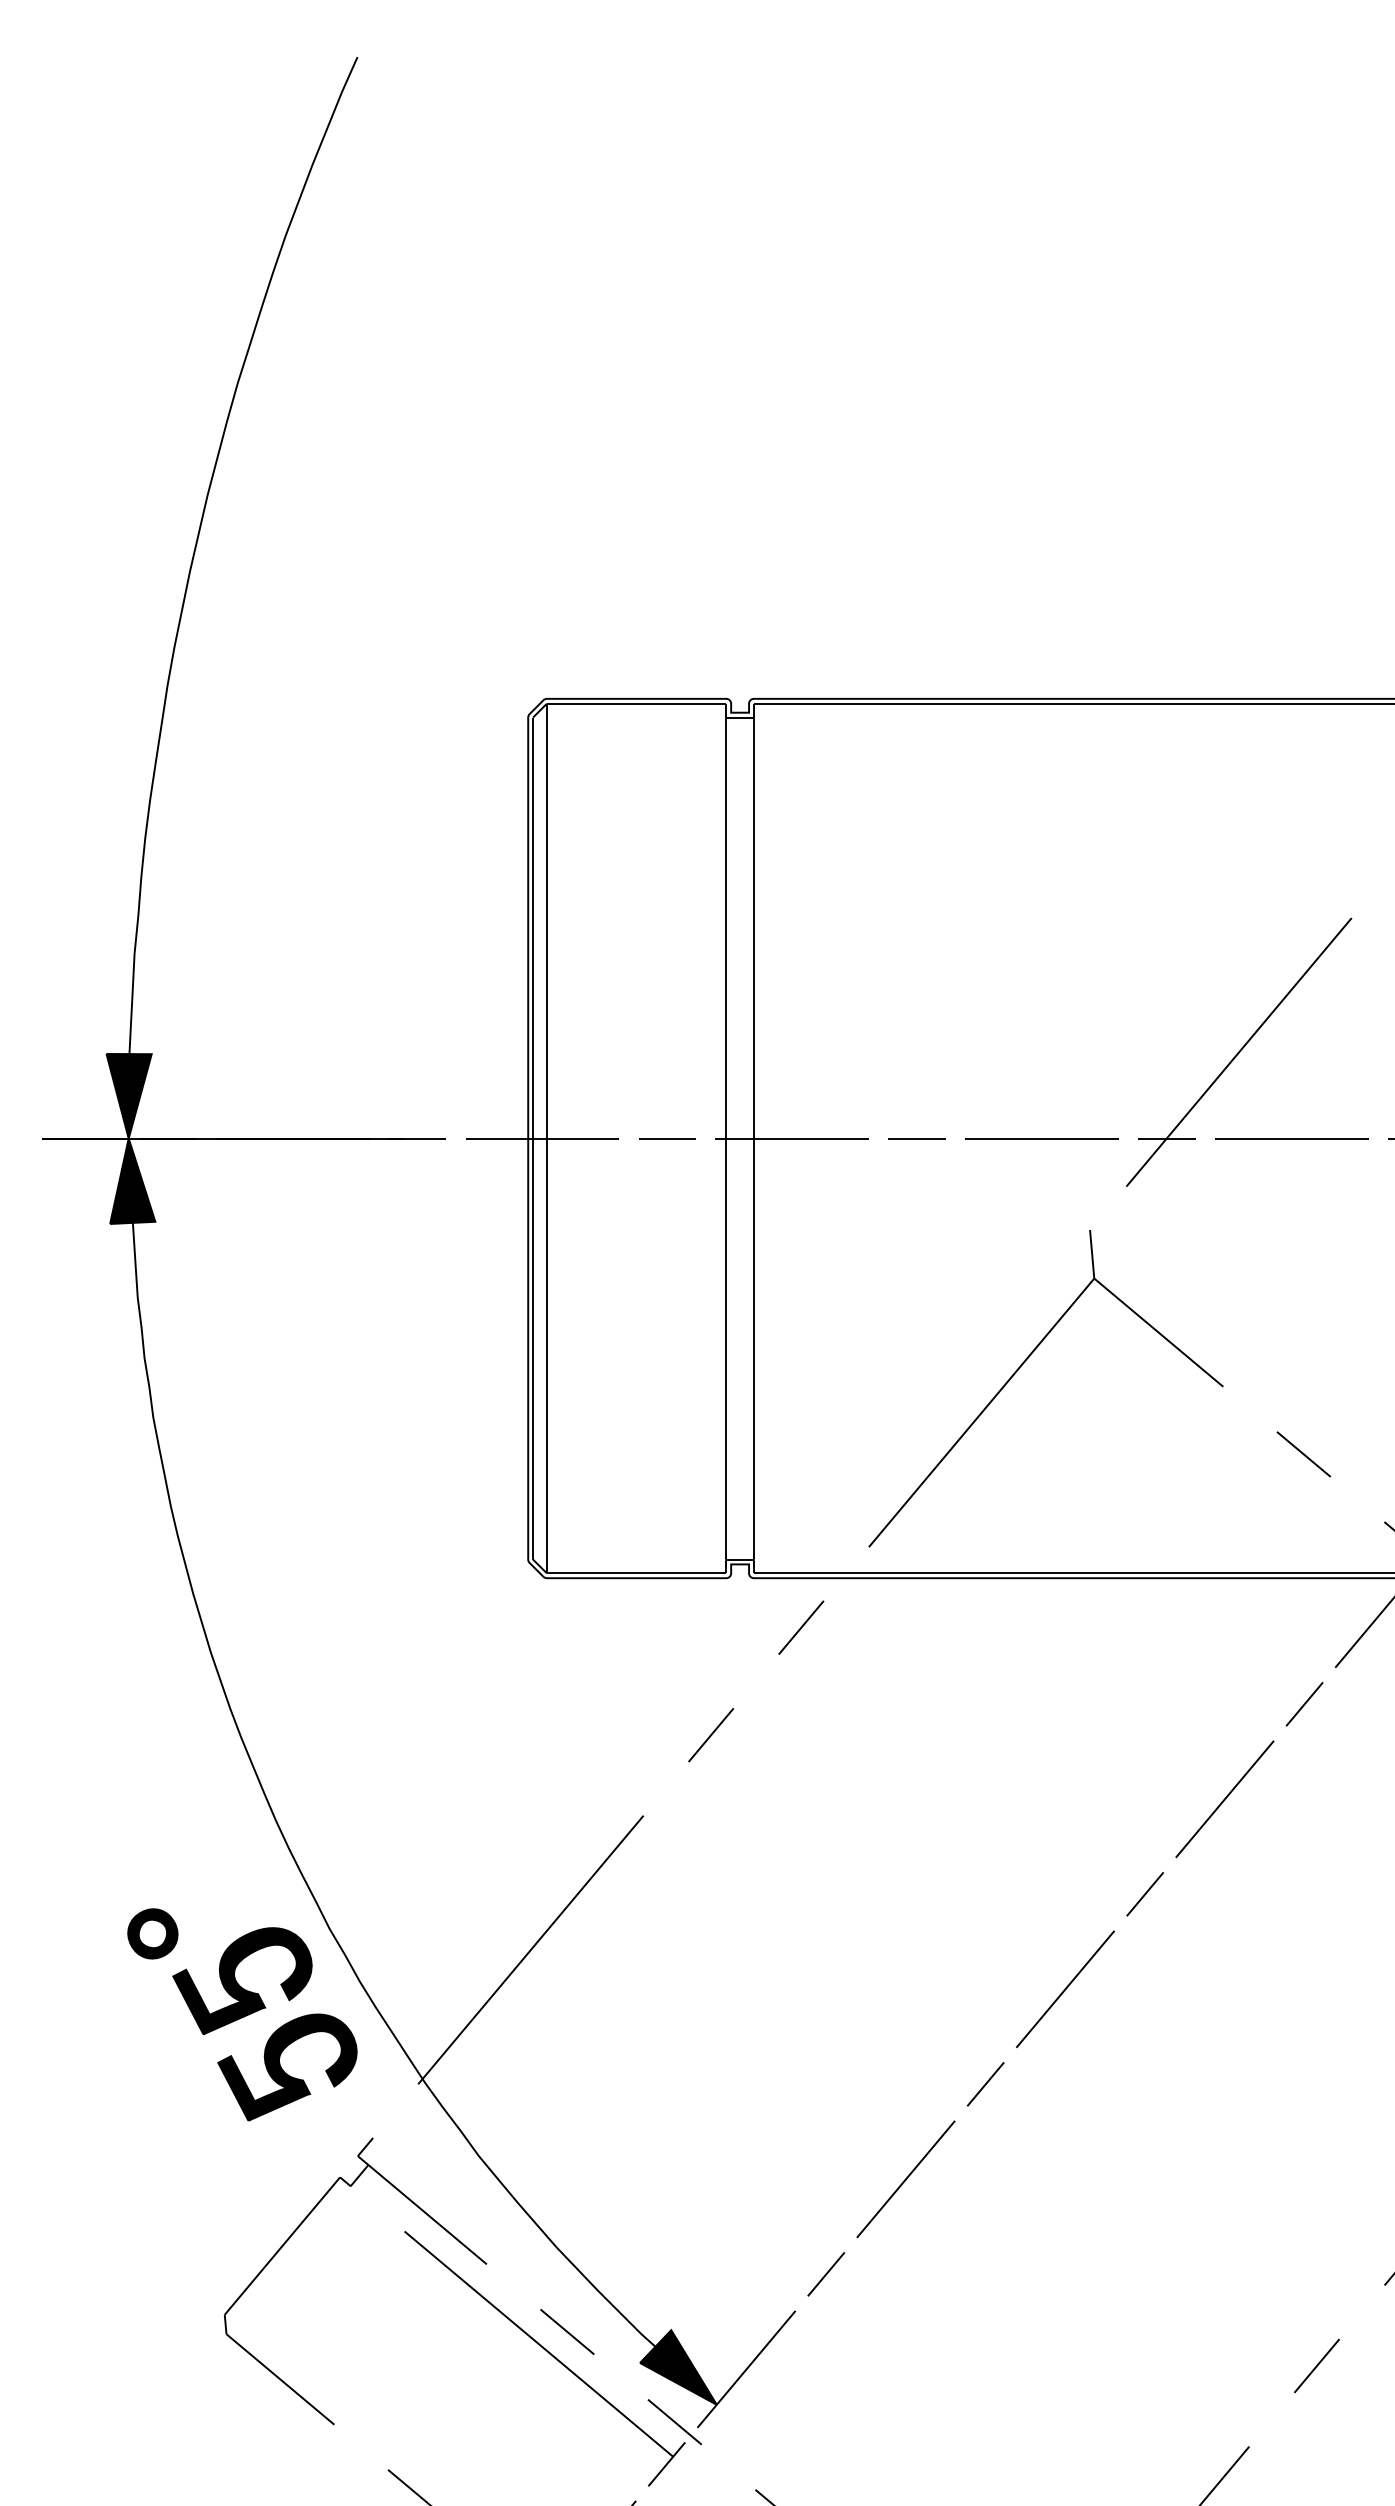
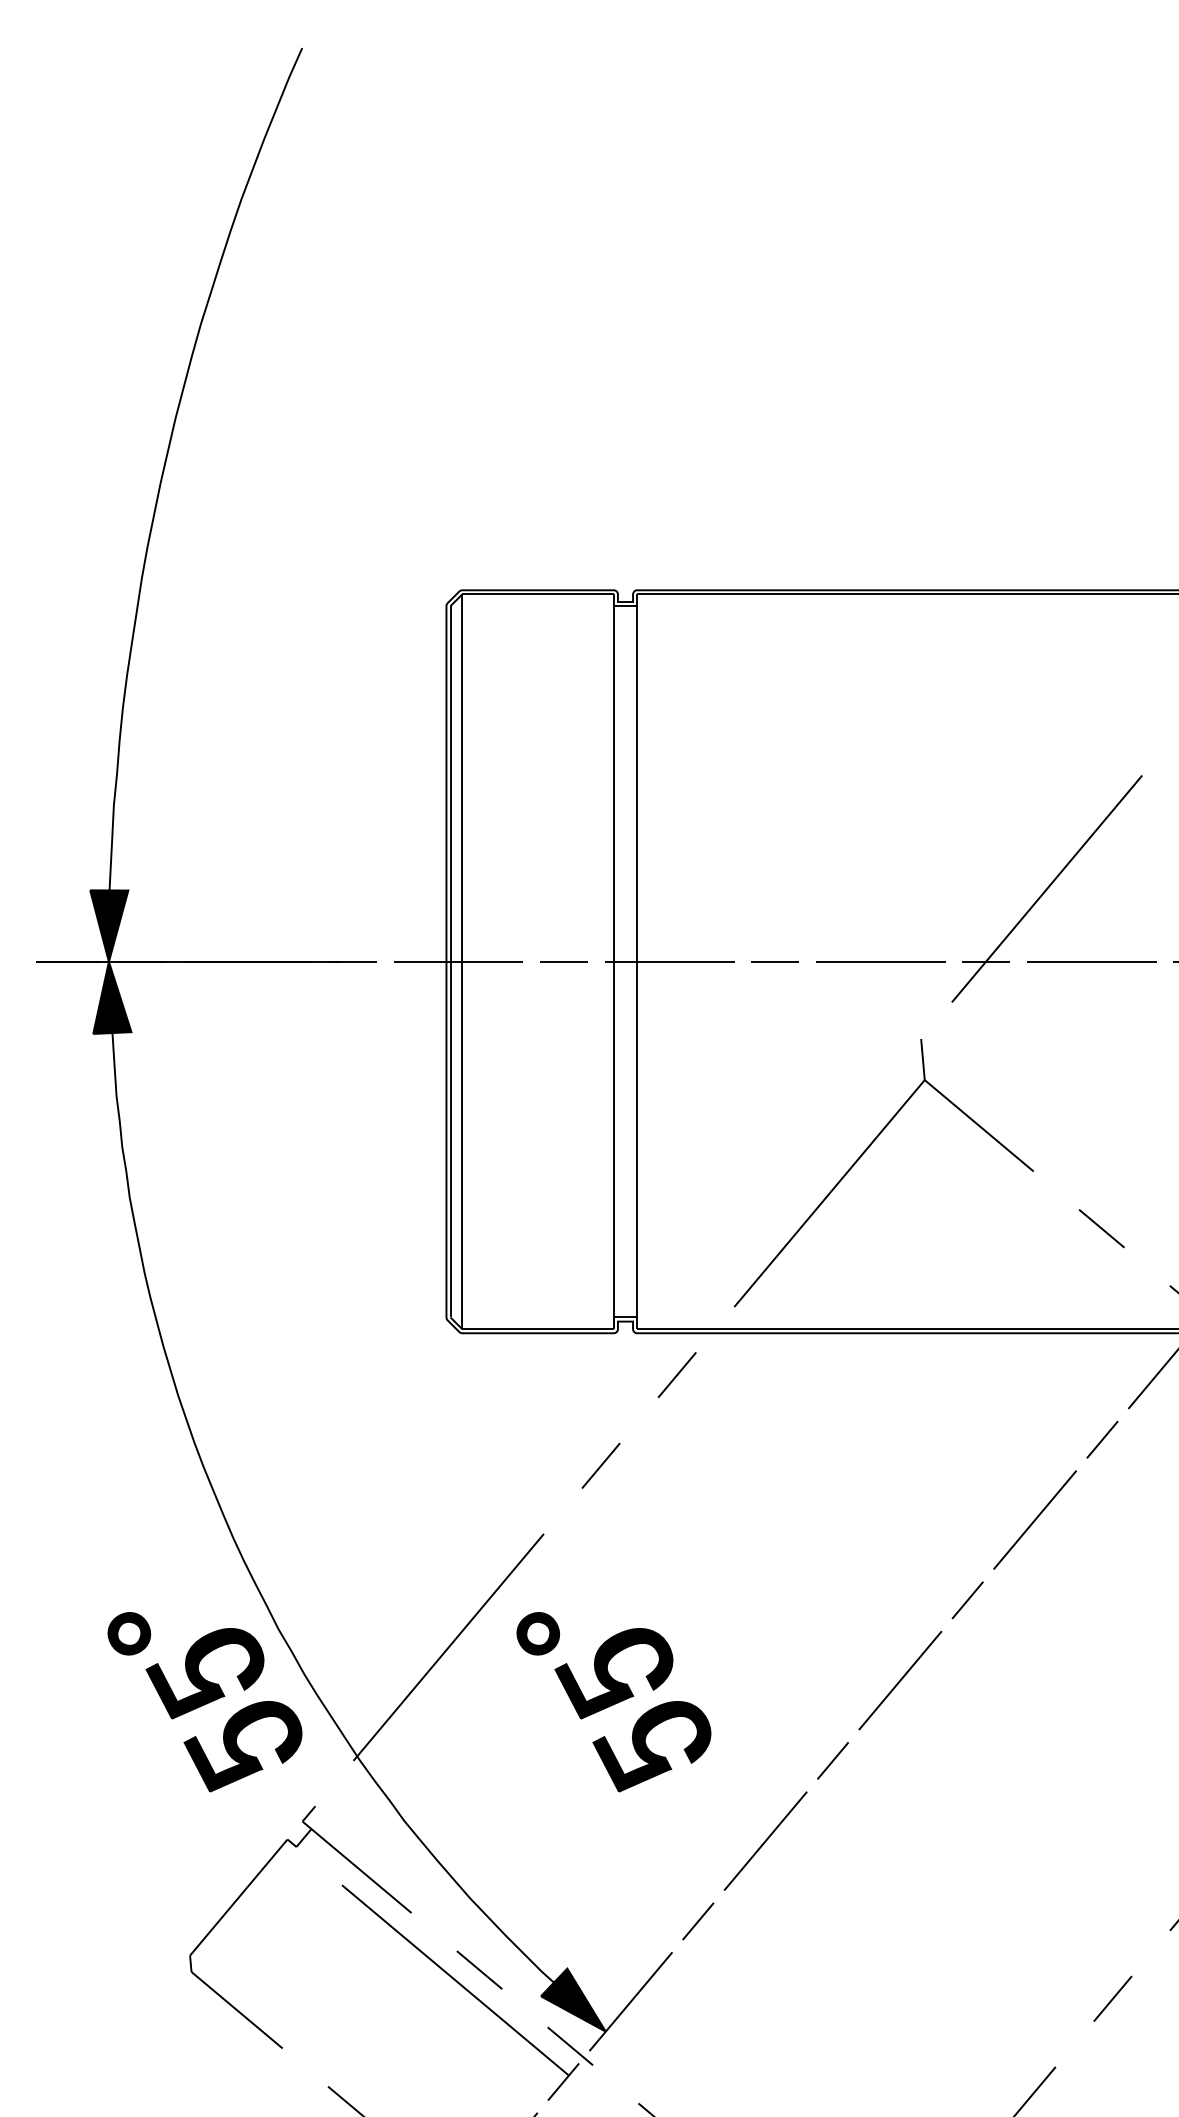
part: (726, 2014) -> (614, 1701), added

